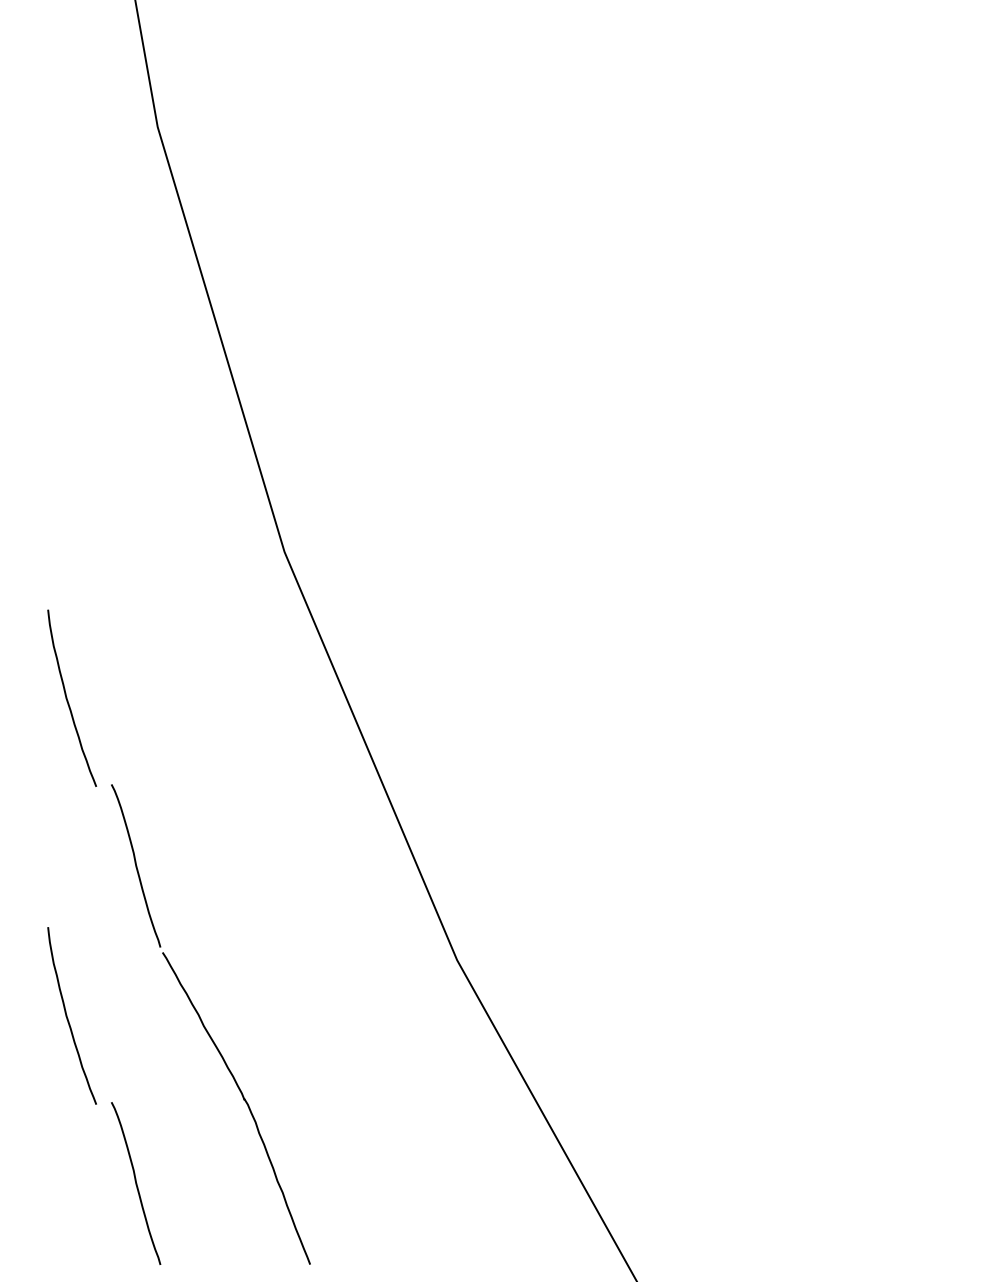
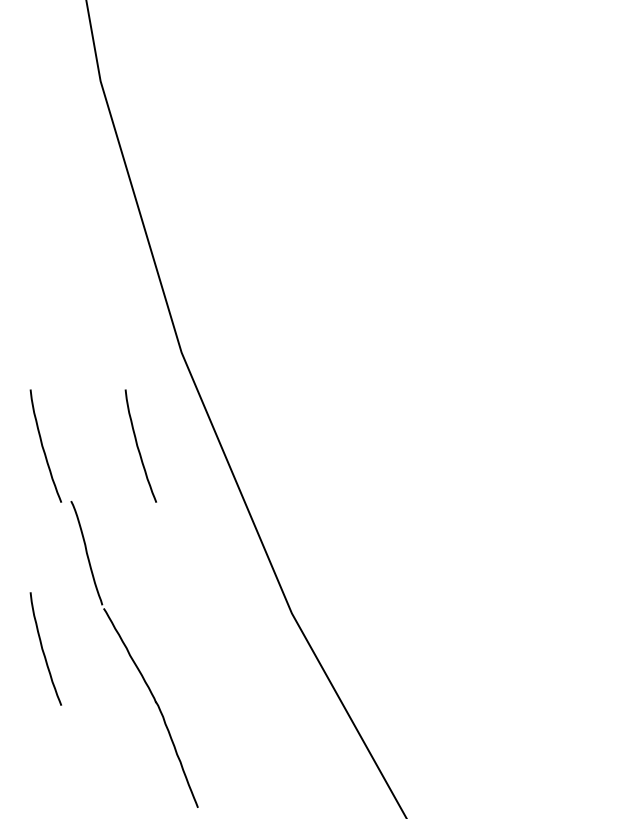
curve: (217, 697) -> (138, 445), added
curve: (135, 1184) -> (86, 756), removed

